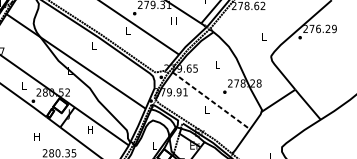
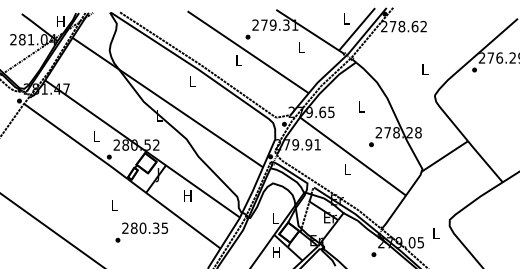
text: (173, 21) -> (301, 47), H -> L
line: (211, 101) -> (353, 157), dashed -> solid
text: (37, 136) -> (114, 205), H -> L

